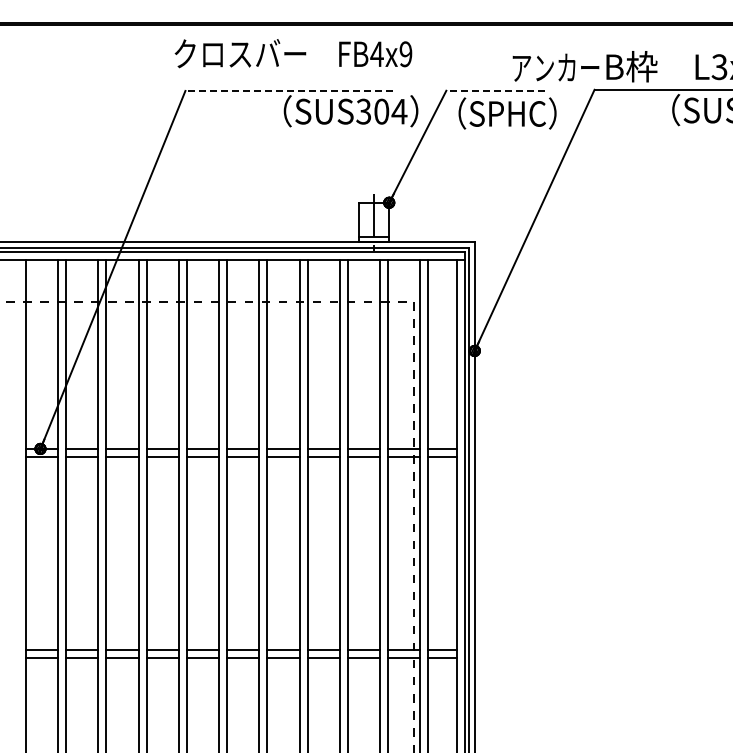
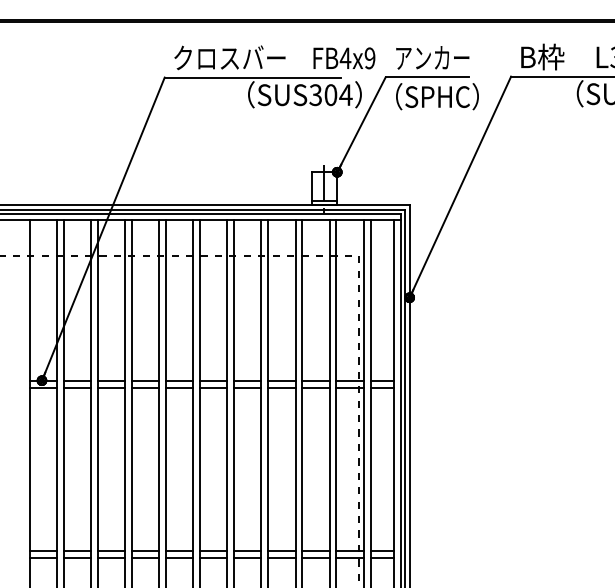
text: (293, 53) -> (274, 57), moved
text: (555, 67) -> (432, 57), moved
line: (289, 90) -> (252, 77), dashed -> solid
line: (495, 90) -> (427, 77), dashed -> solid

